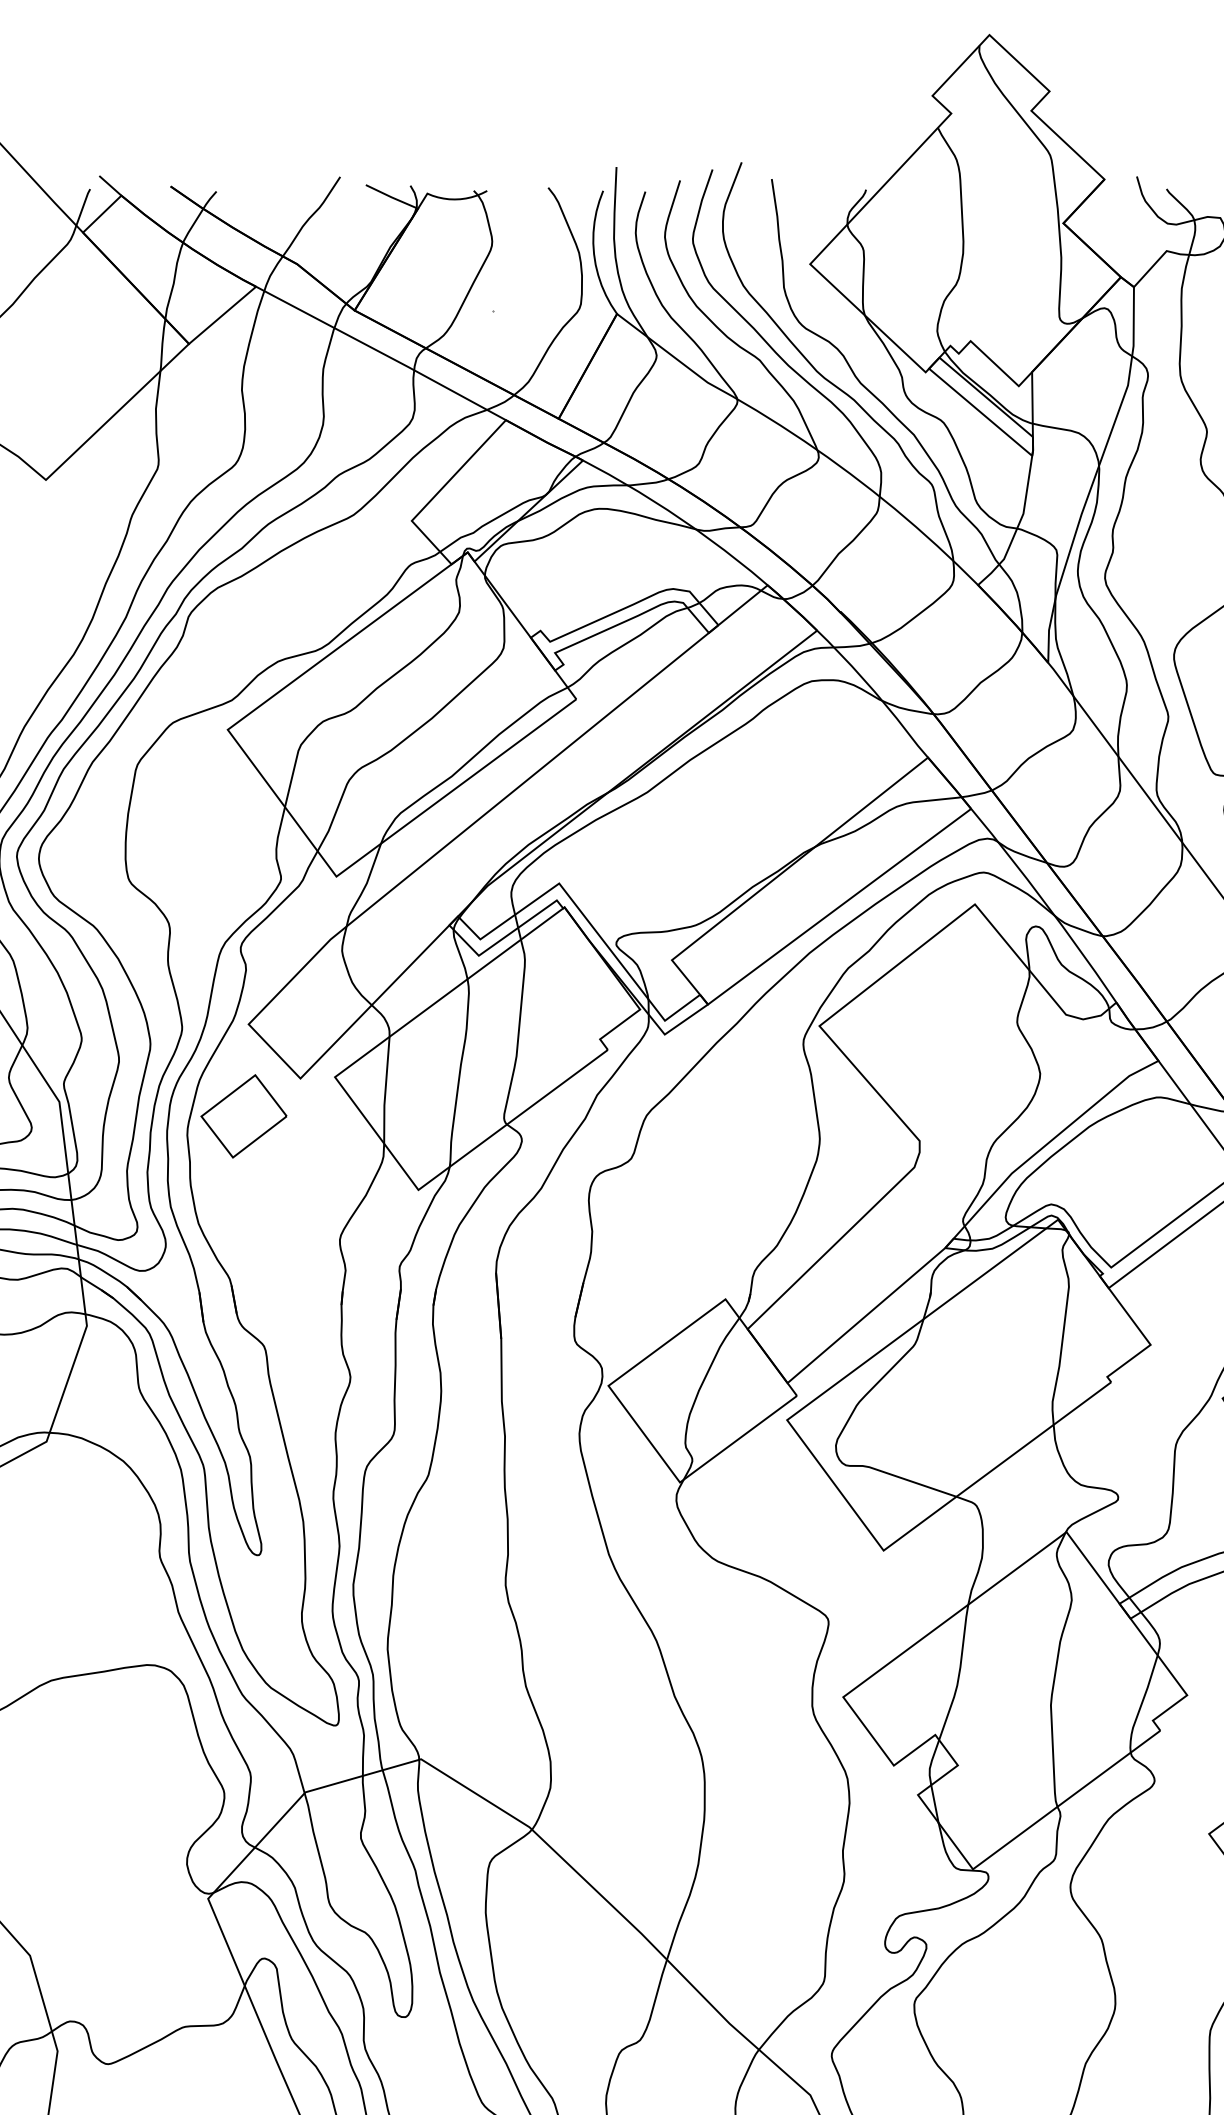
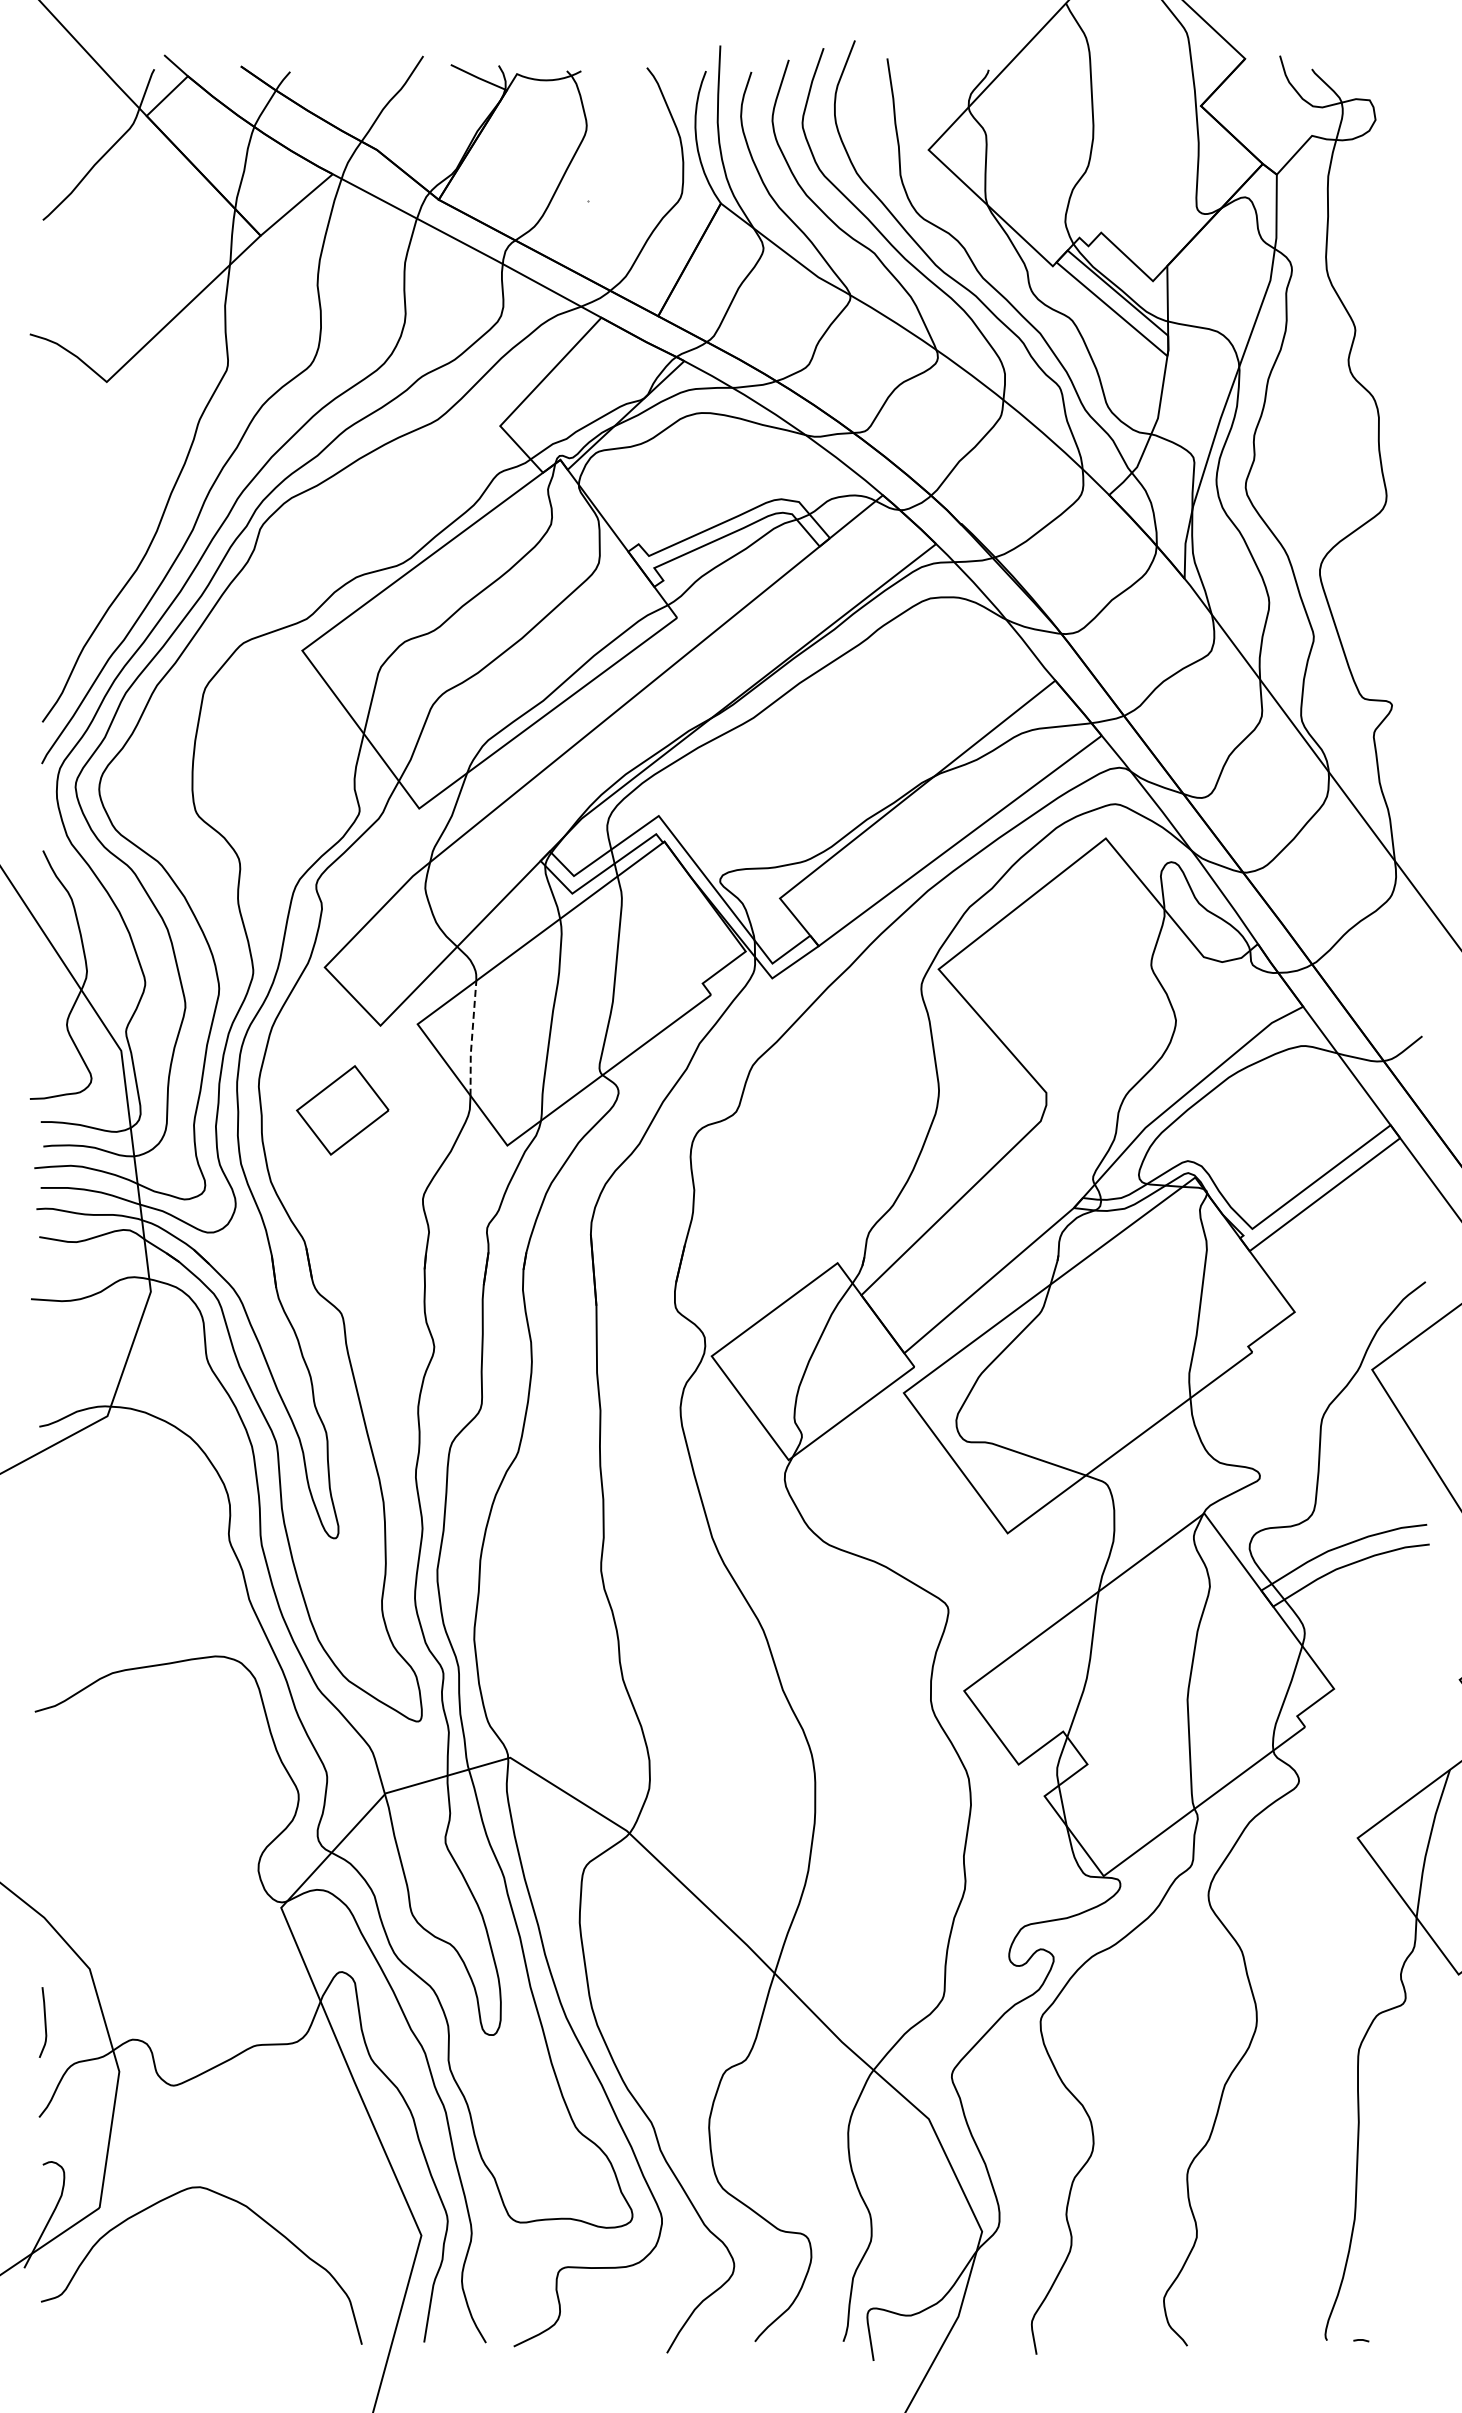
line: (385, 1090) -> (471, 1038), solid -> dashed
part: (243, 1116) -> (342, 1110), moved

